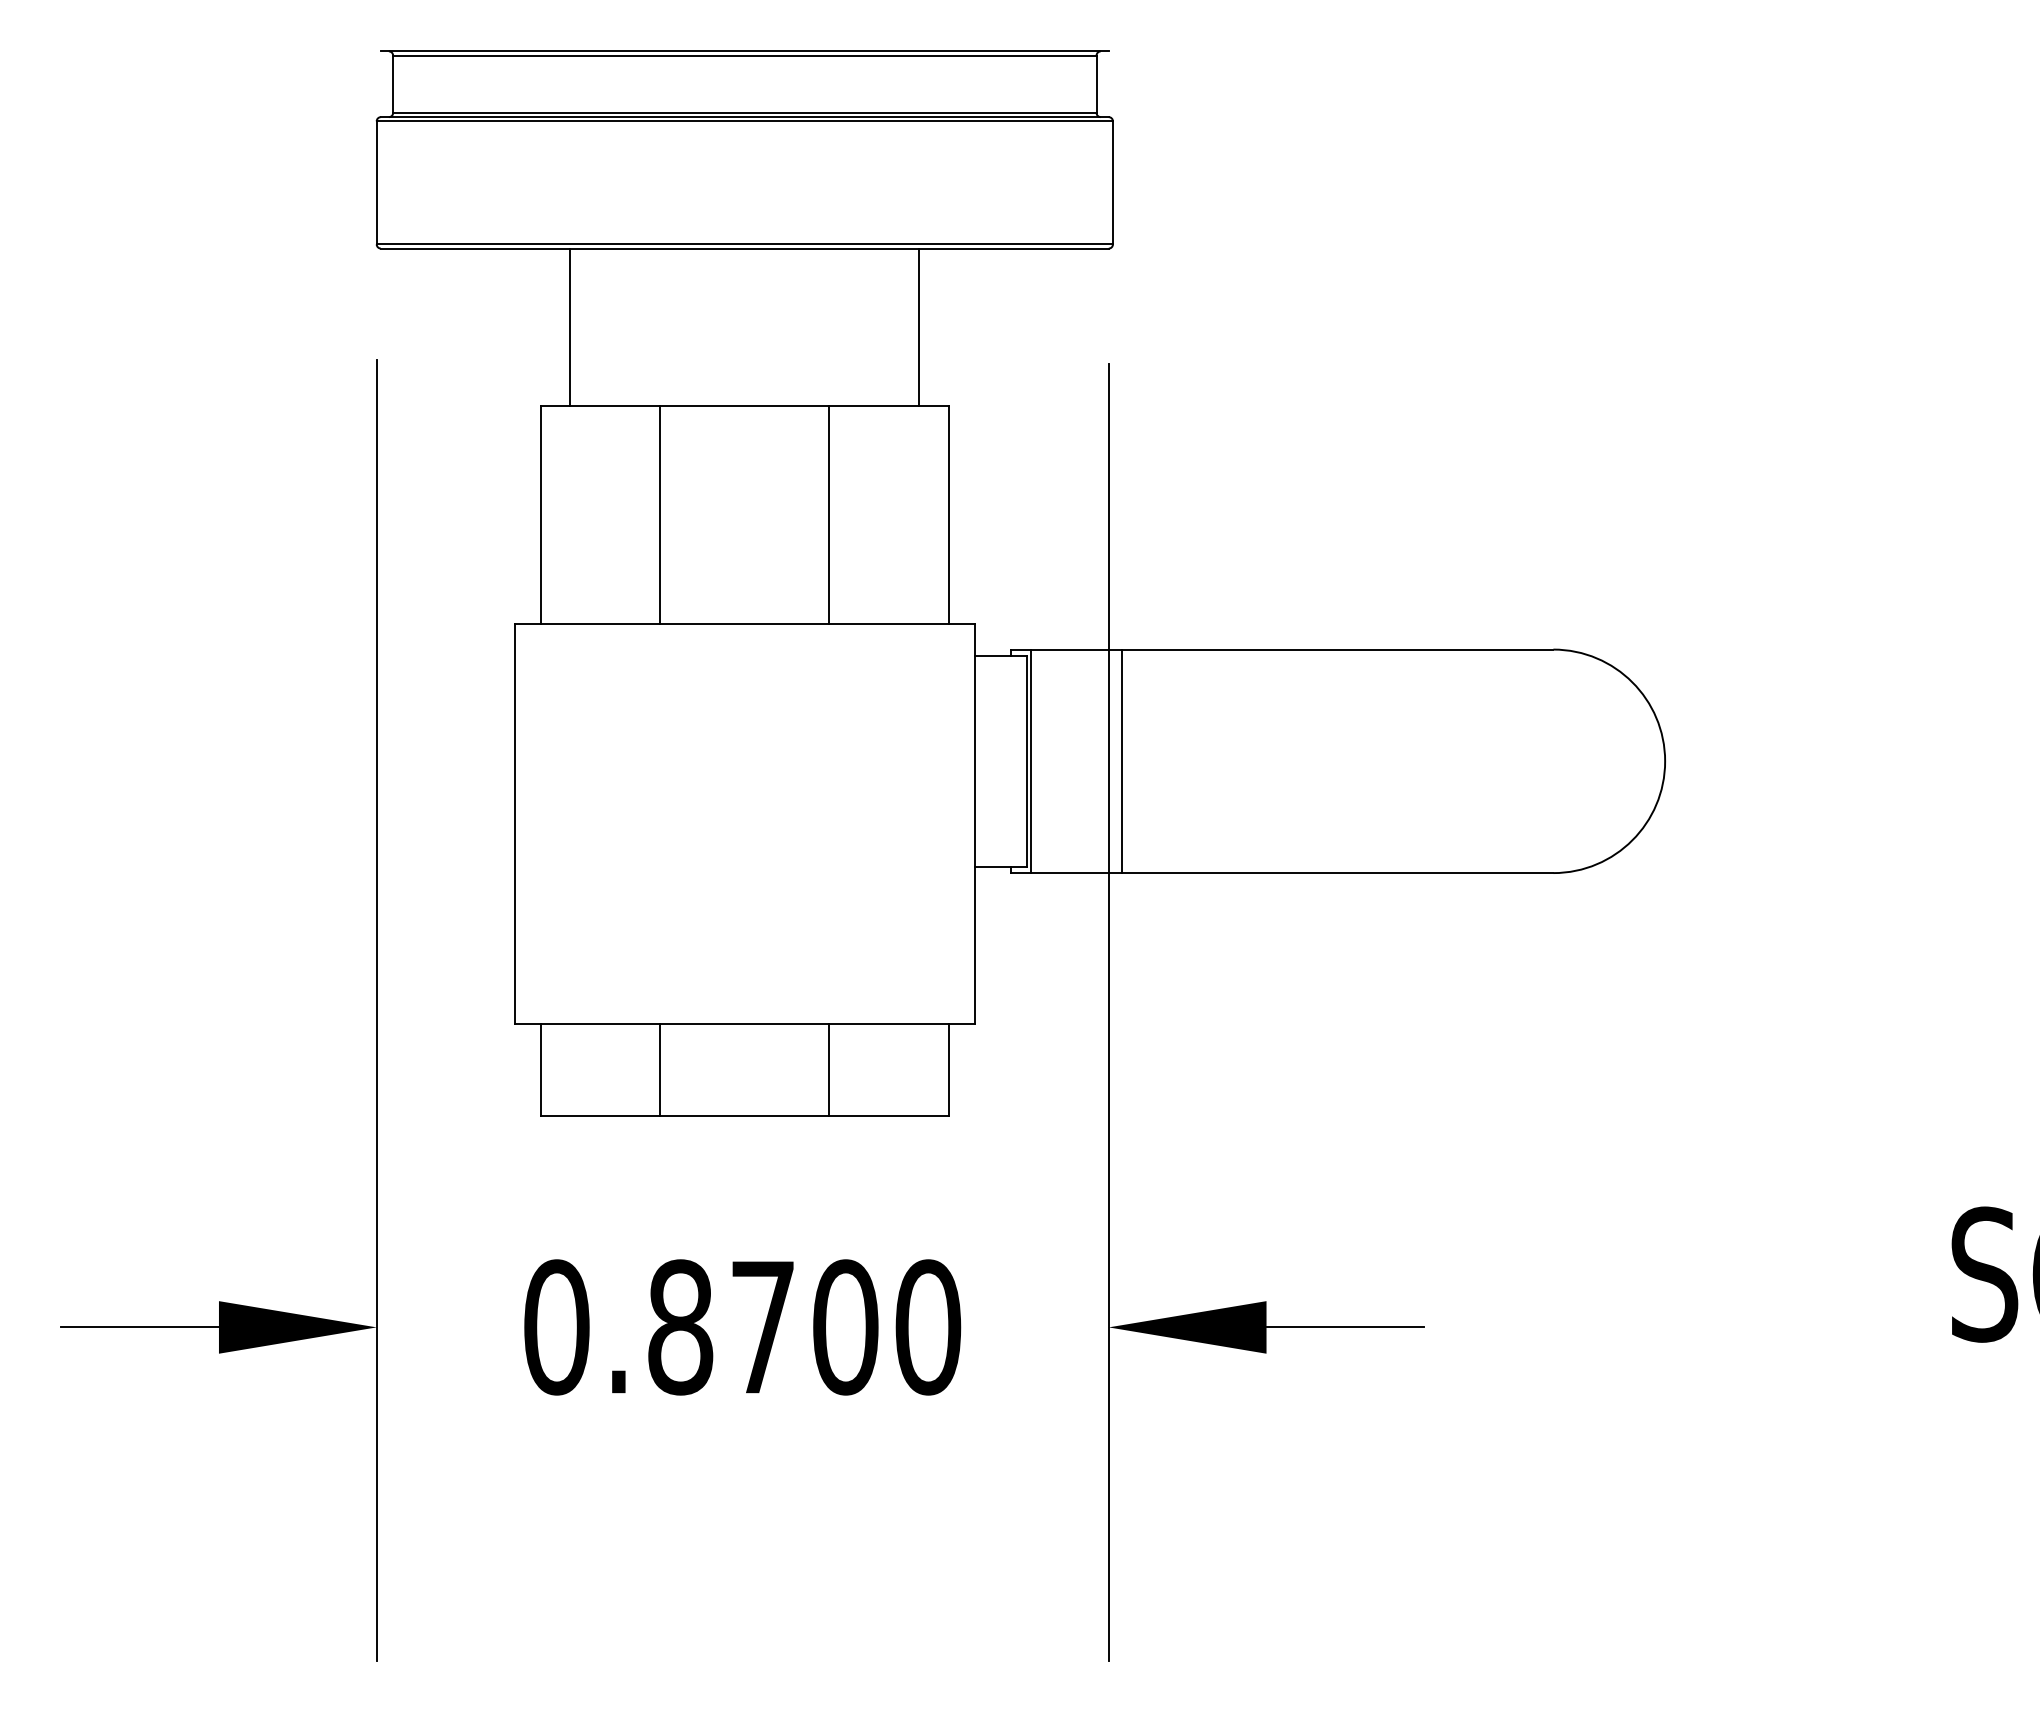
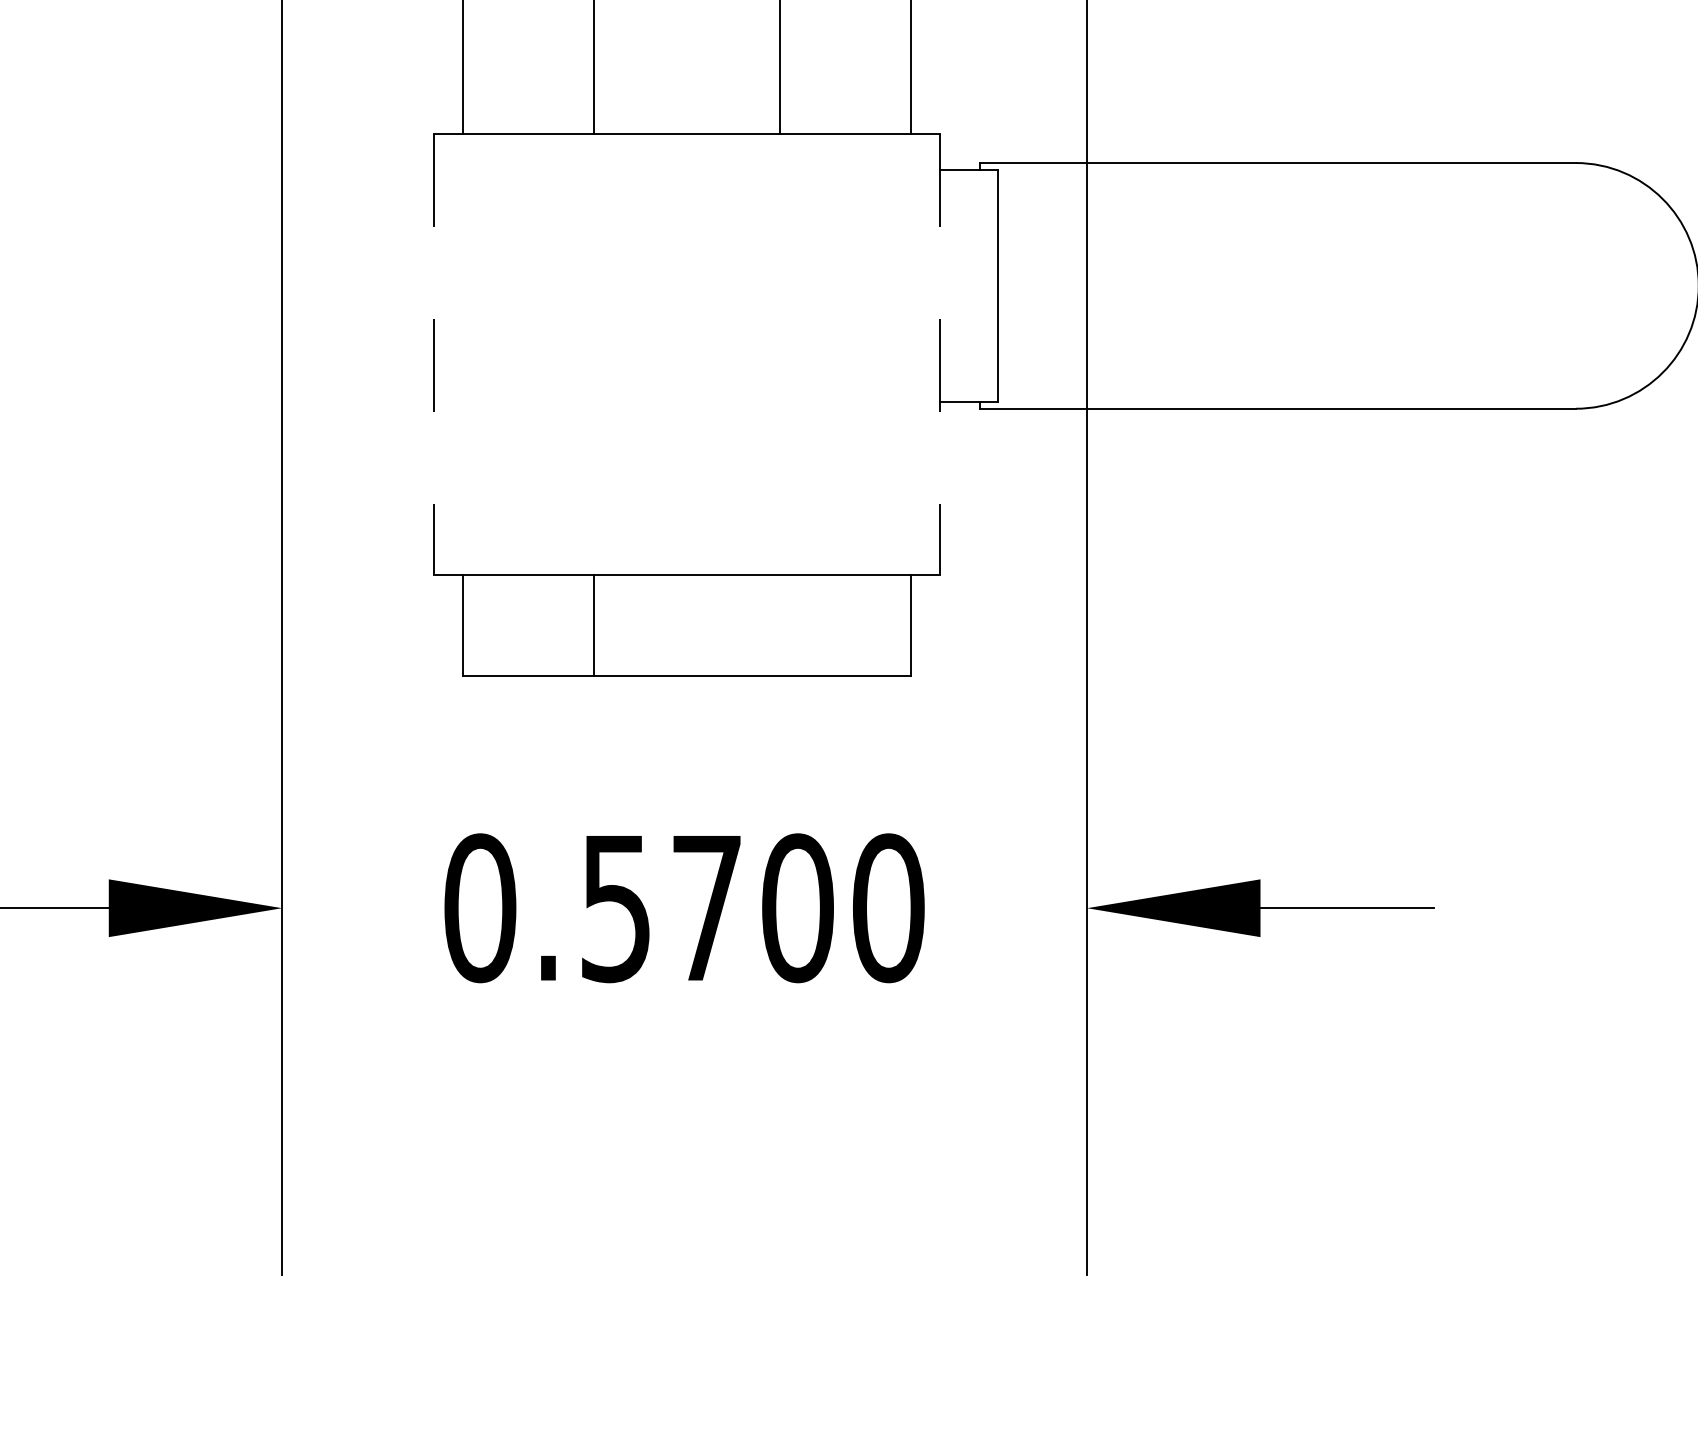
line: (1030, 761) -> (1001, 286), removed
line: (1121, 761) -> (1101, 286), removed
line: (514, 824) -> (433, 355), solid -> dashed
line: (974, 824) -> (939, 355), solid -> dashed
line: (829, 1070) -> (780, 625), removed
text: (680, 1327) -> (616, 908), 0.8700 -> 0.5700

